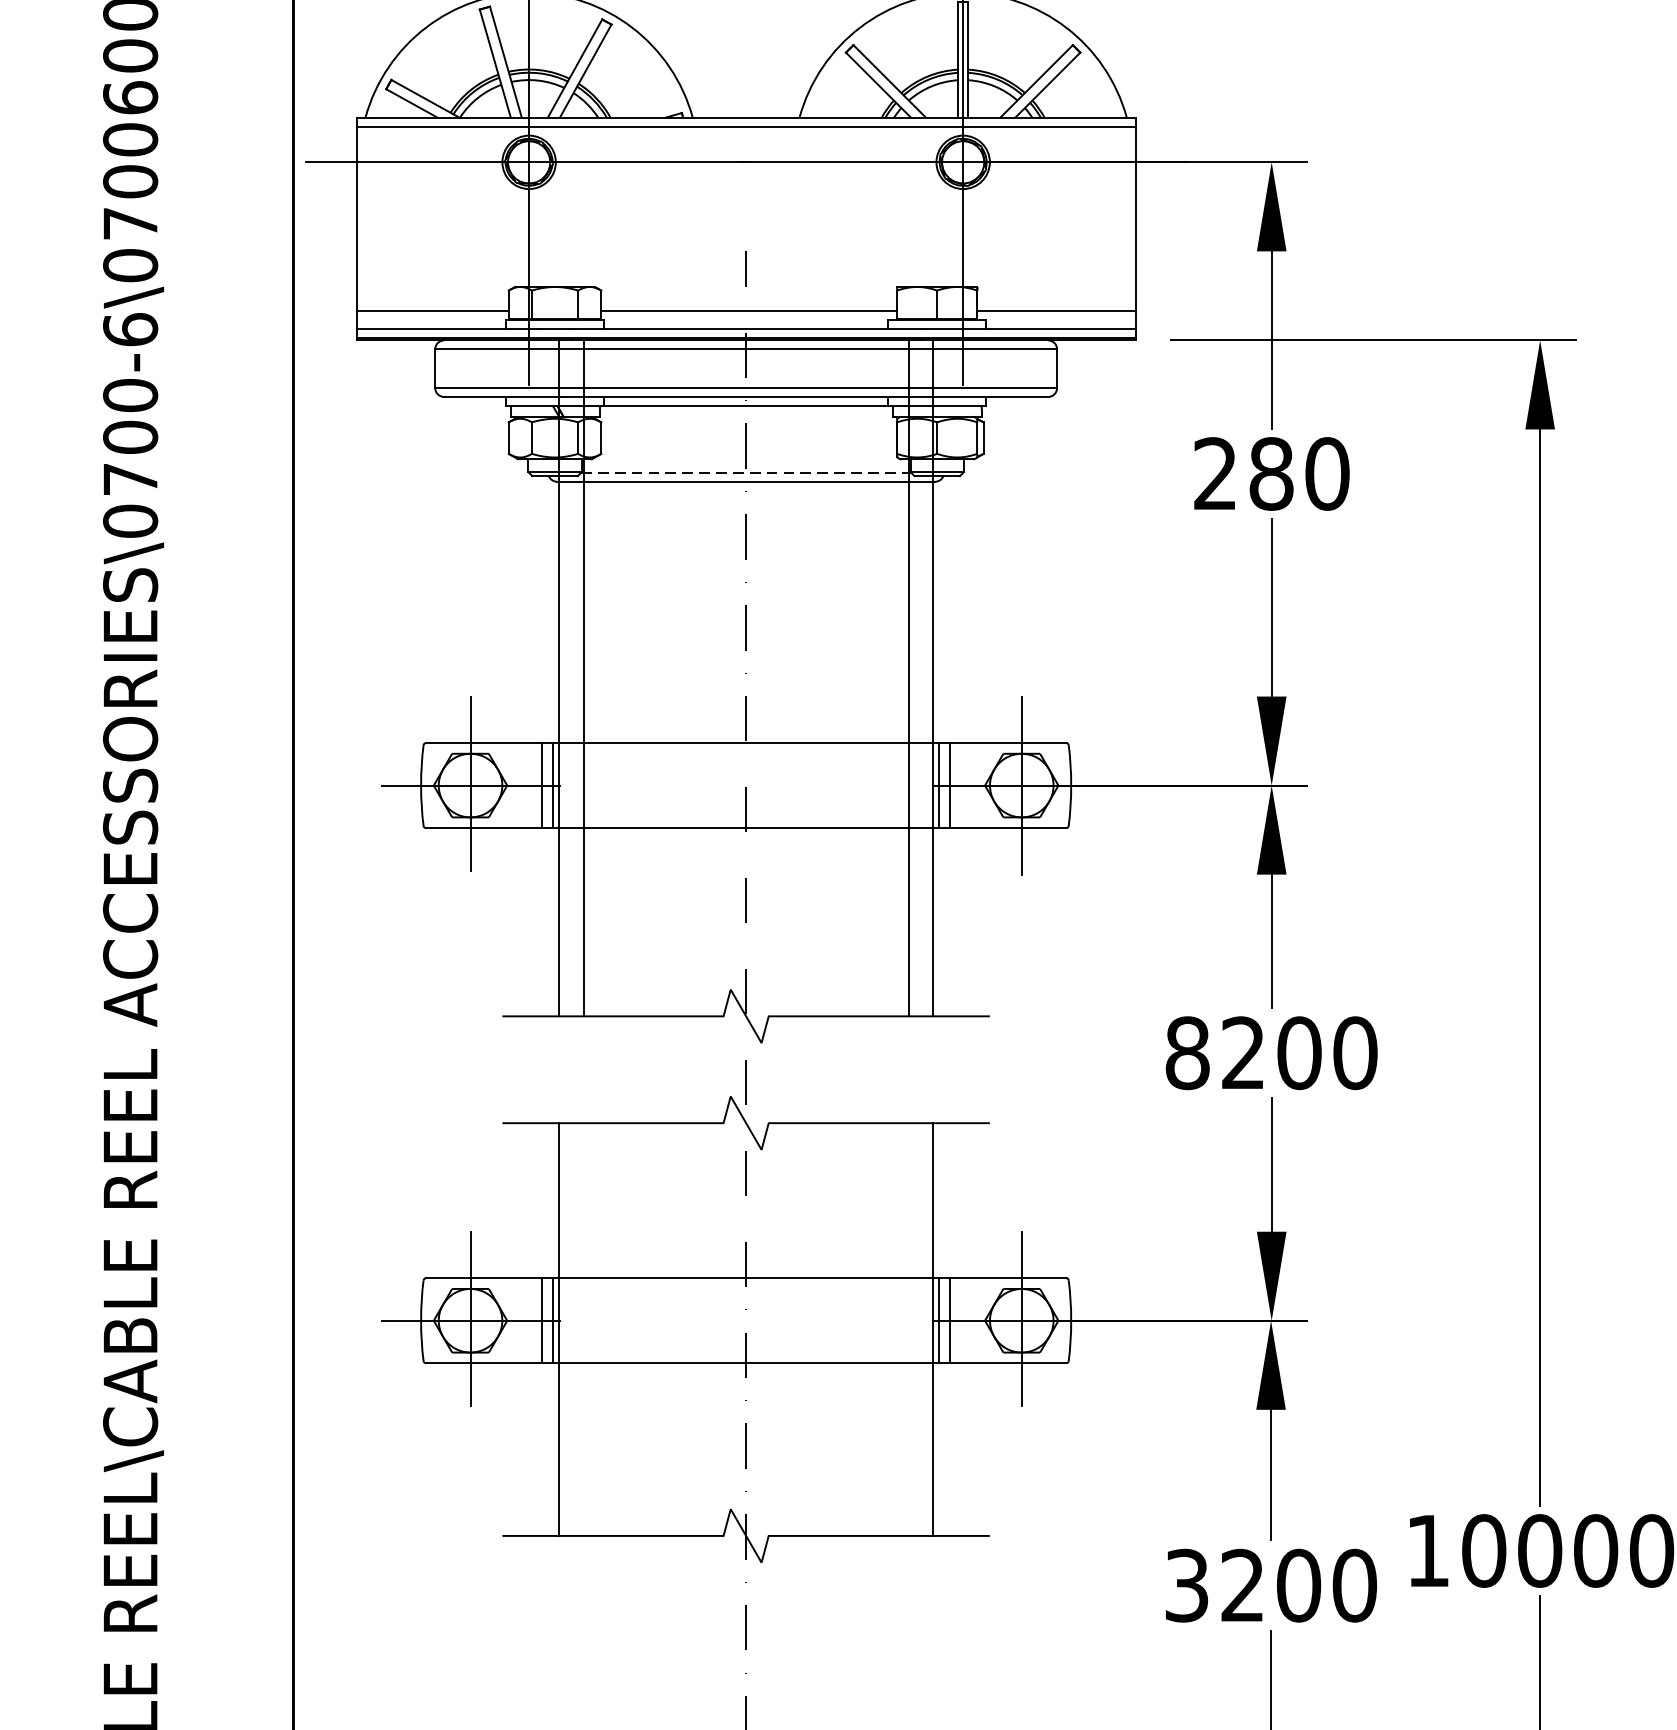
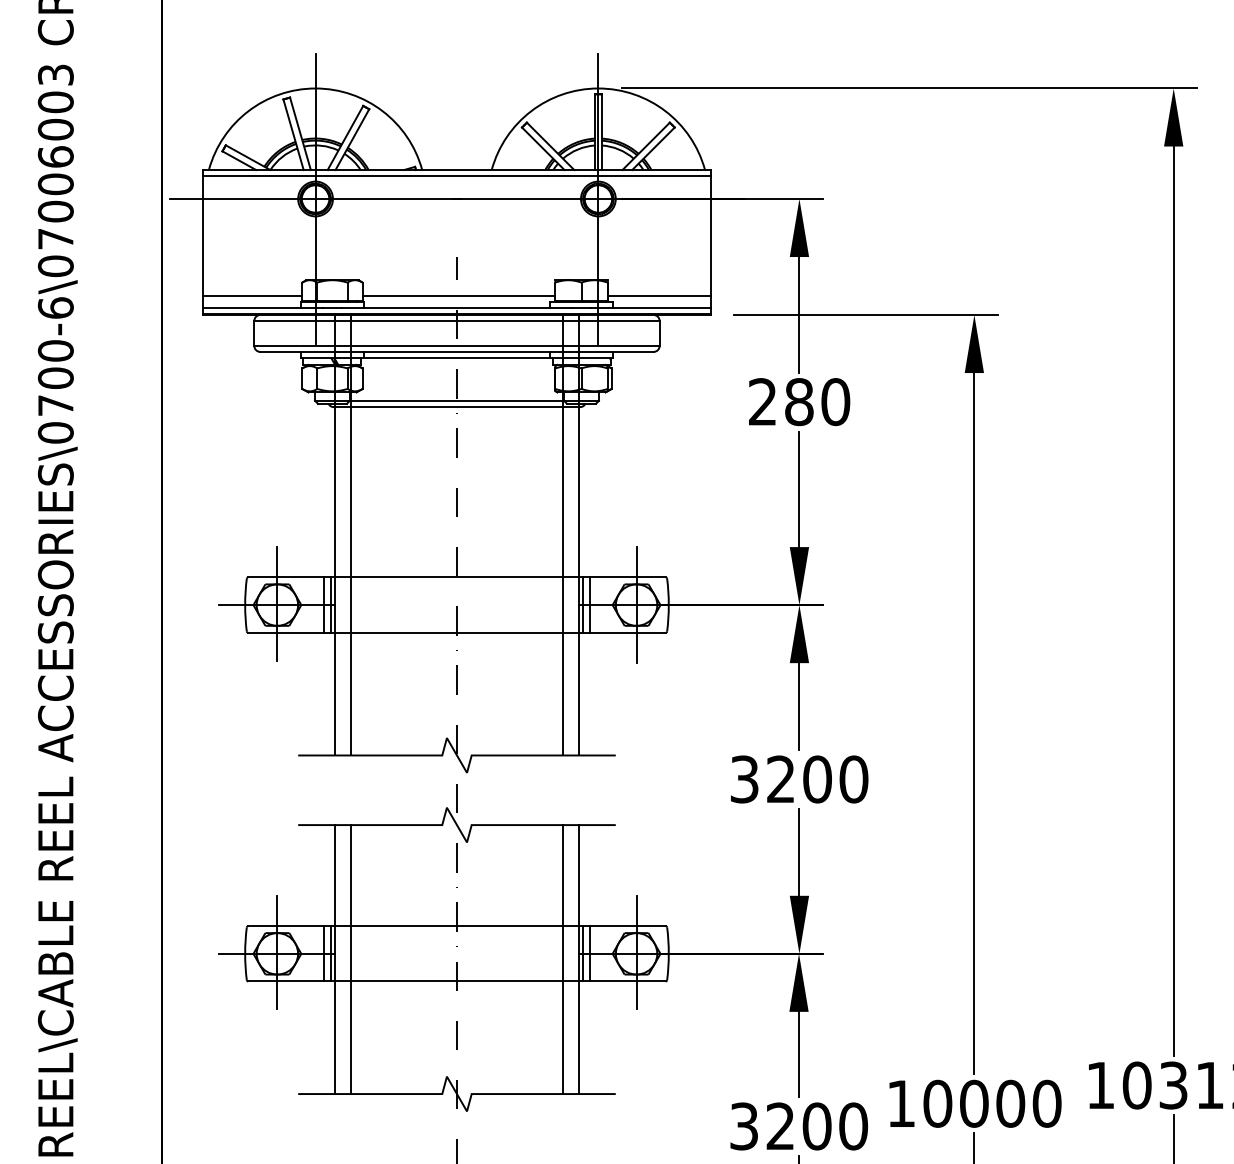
line: (745, 473) -> (456, 401), dashed -> solid
text: (1187, 1053) -> (744, 779), 8200 -> 3200
line: (584, 1329) -> (351, 959), added
line: (908, 1329) -> (562, 959), added

